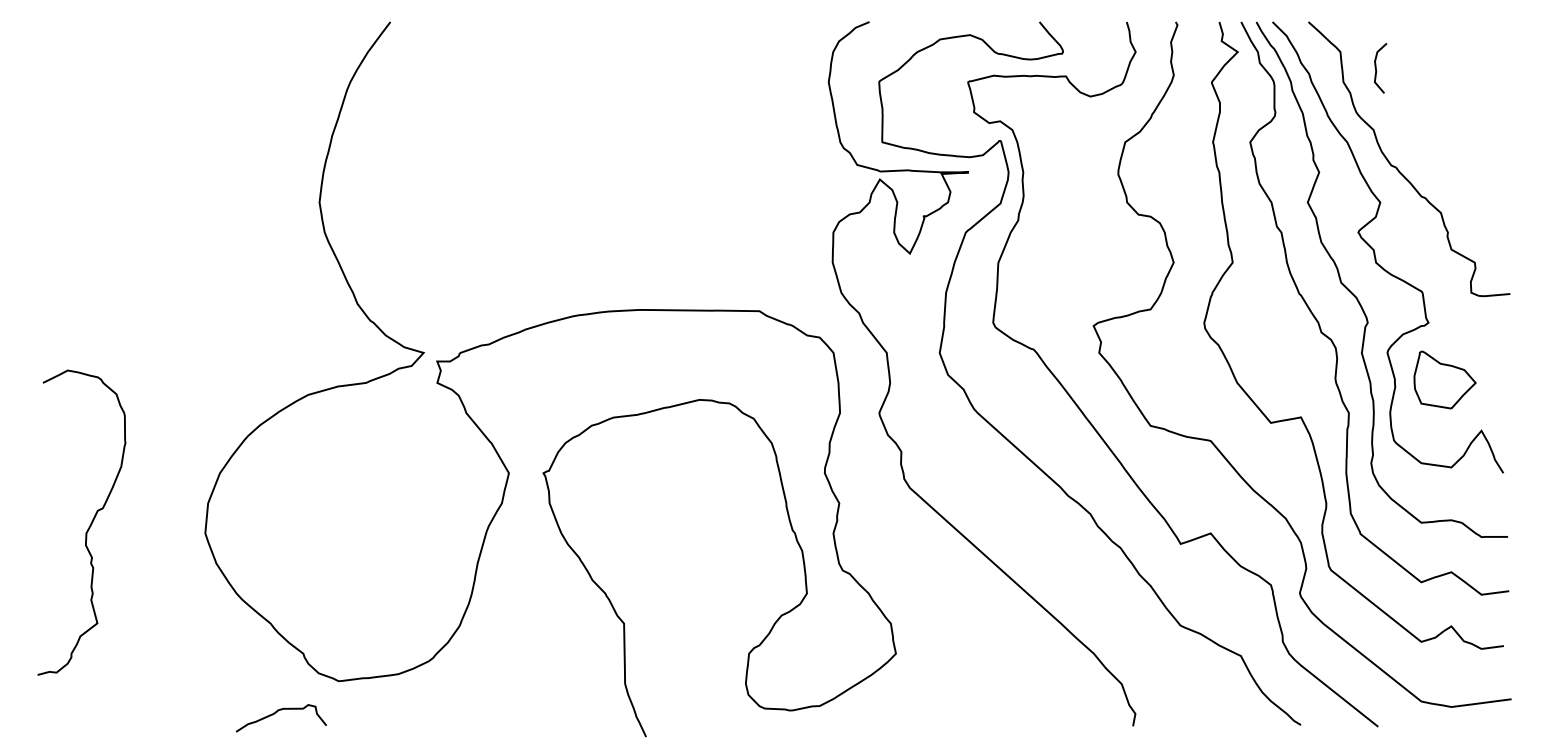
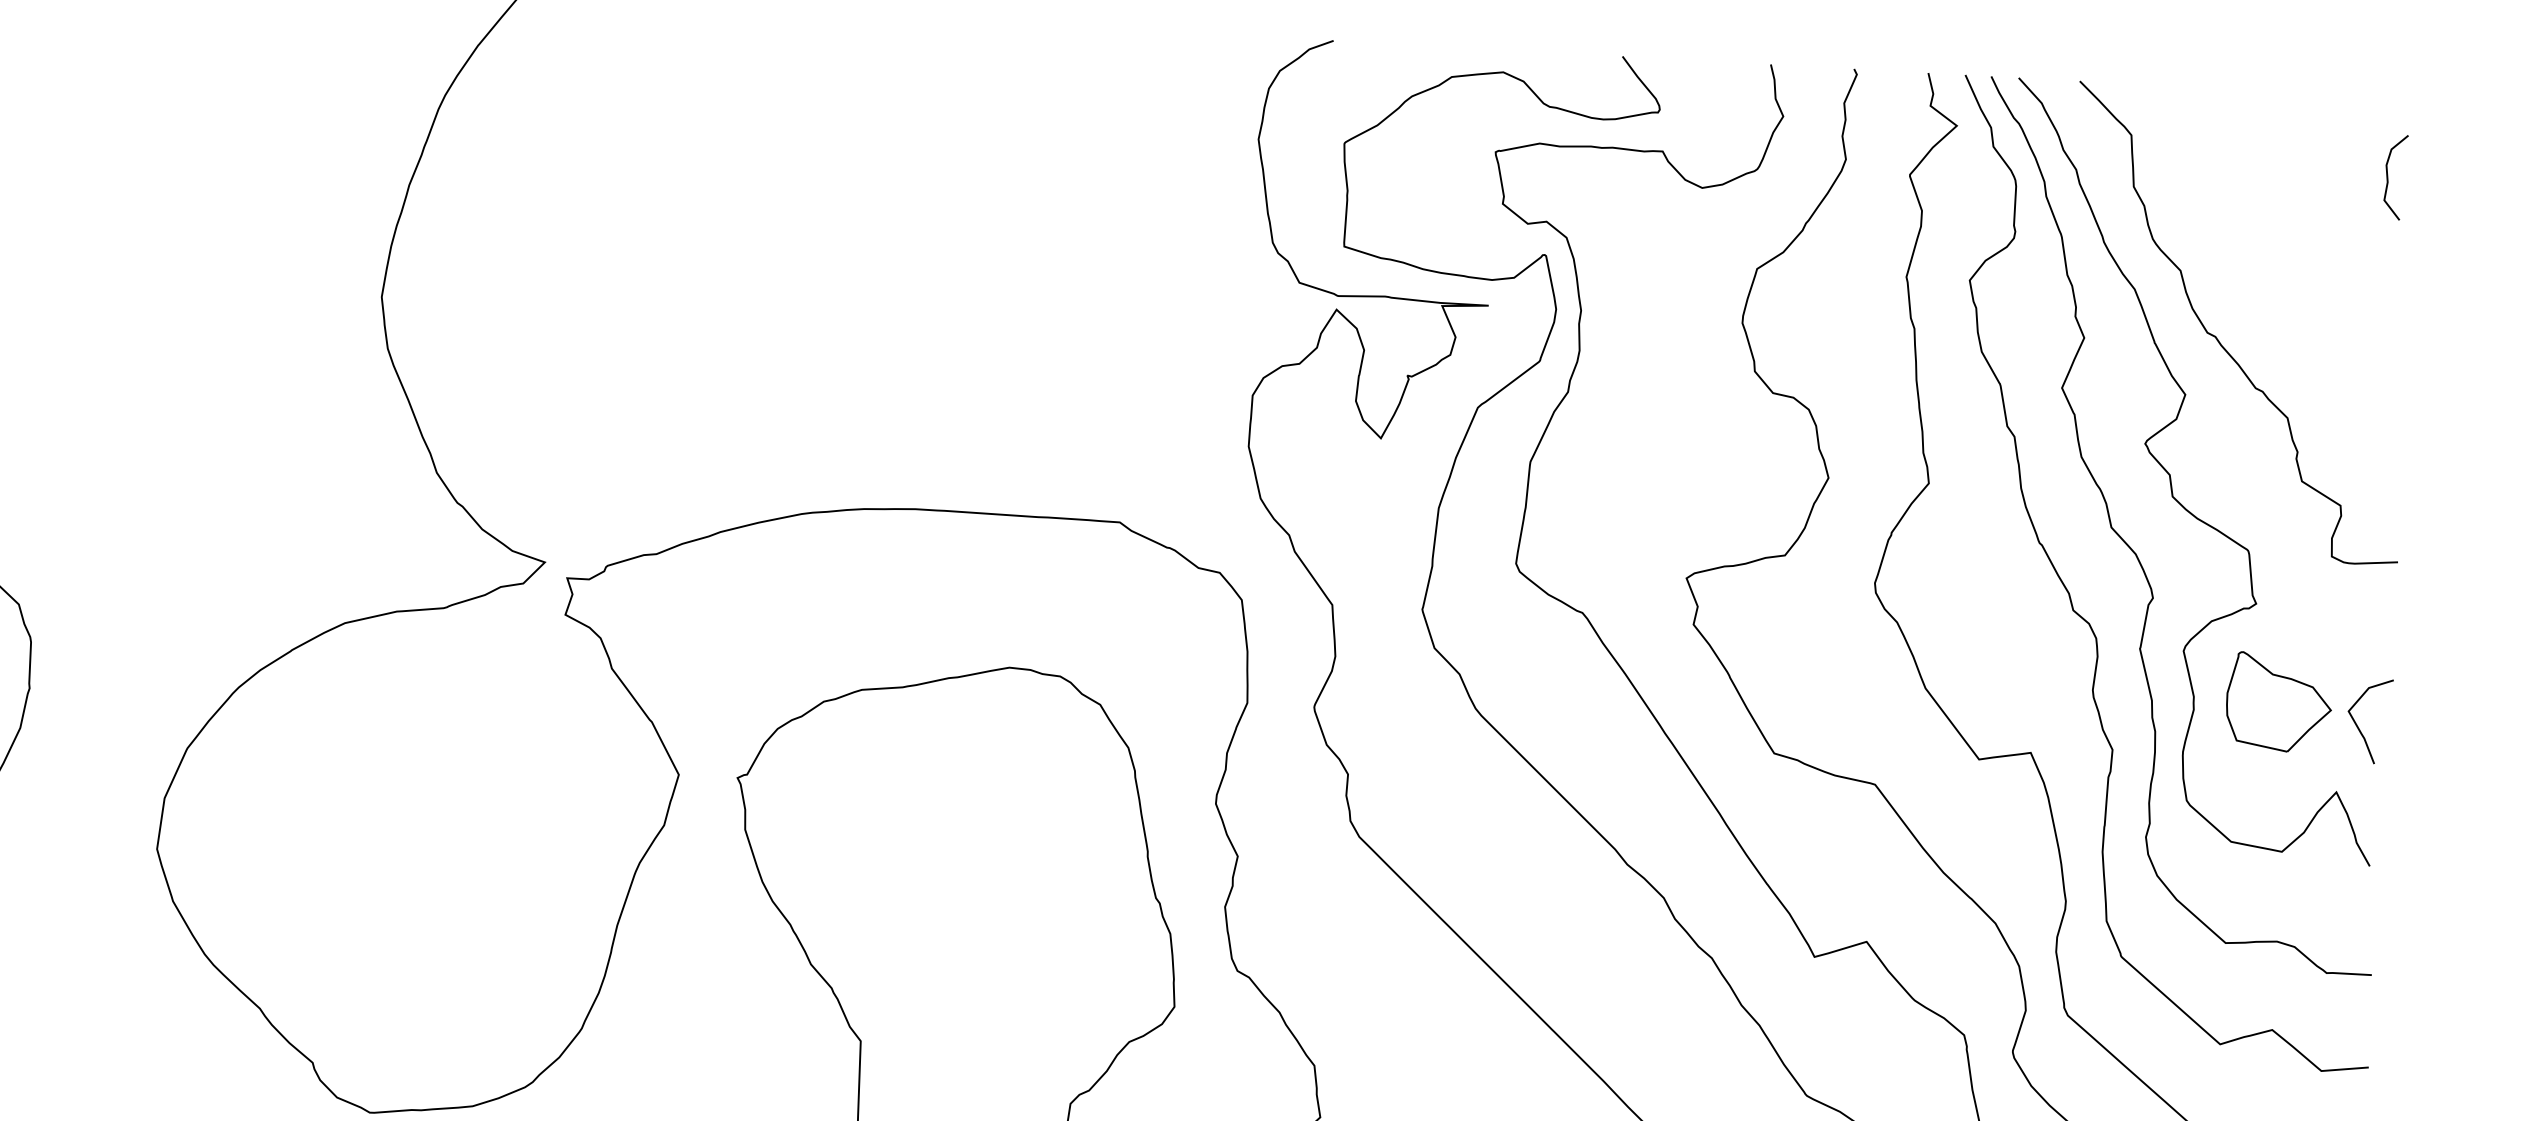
curve: (1376, 68) -> (2388, 177), moved
curve: (1492, 390) -> (2358, 724), added

